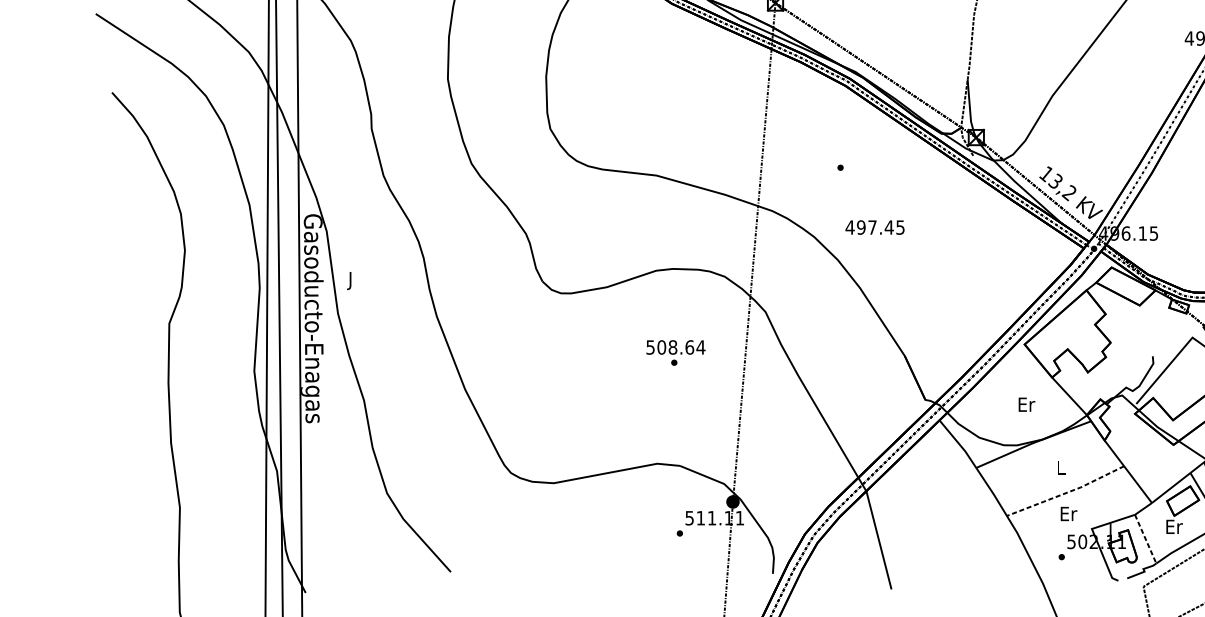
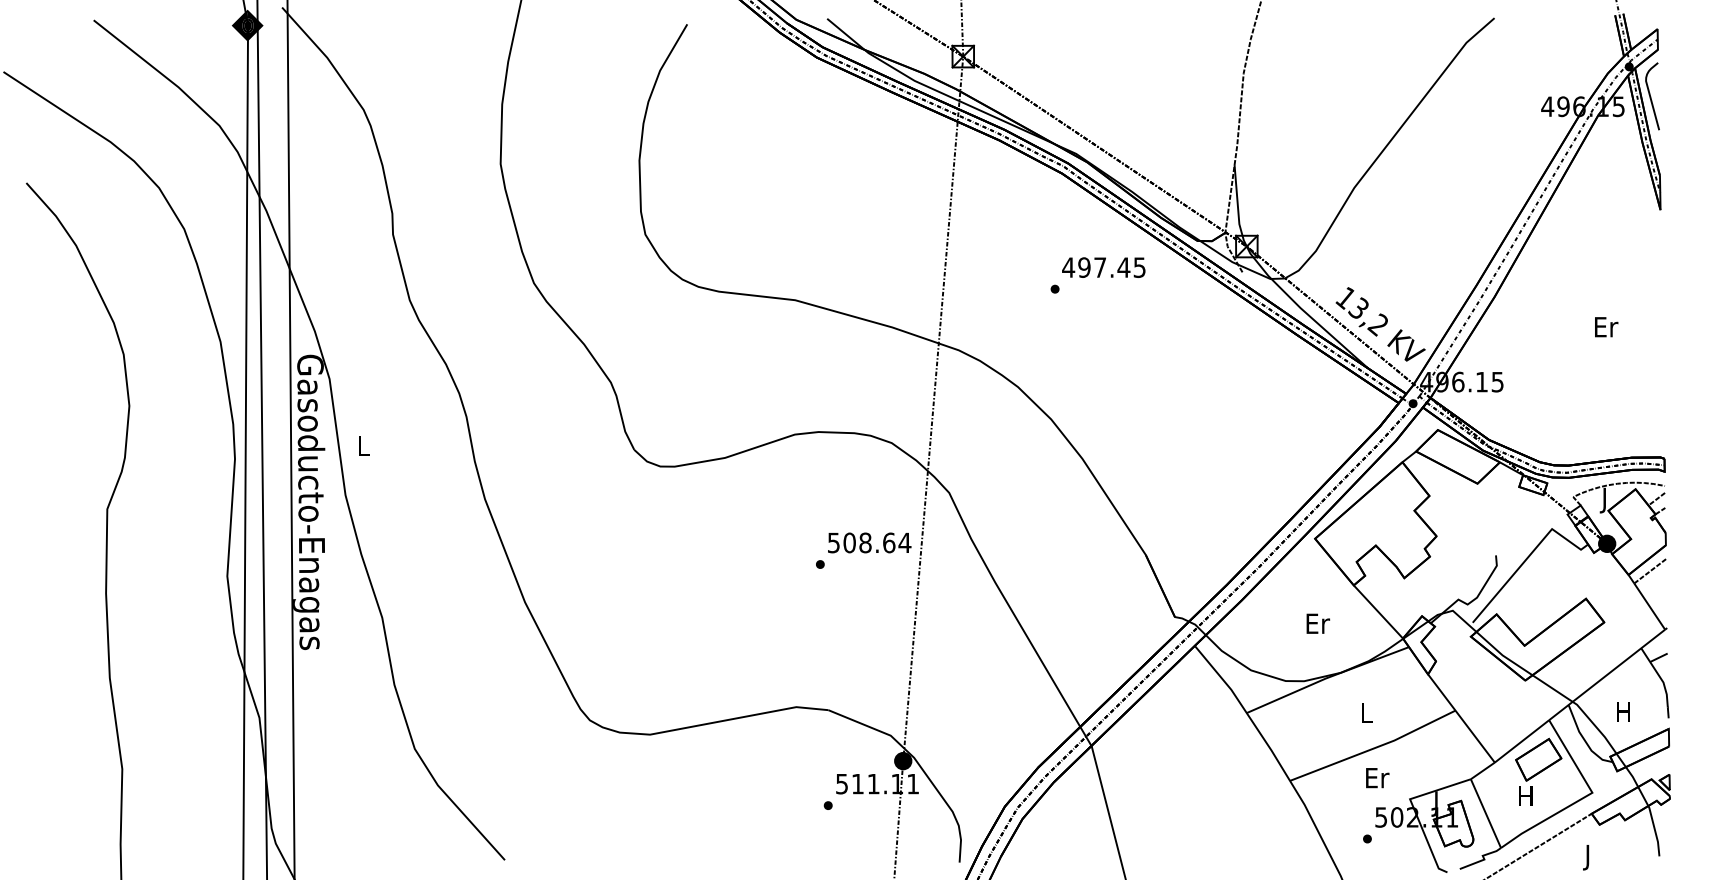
text: (874, 227) -> (1103, 267), moved
text: (350, 280) -> (363, 448), J -> L
text: (675, 347) -> (869, 542), moved
line: (1066, 493) -> (1373, 748), dashed -> solid
text: (1174, 527) -> (1526, 796), Er -> H
line: (1145, 539) -> (1485, 813), dashed -> solid

